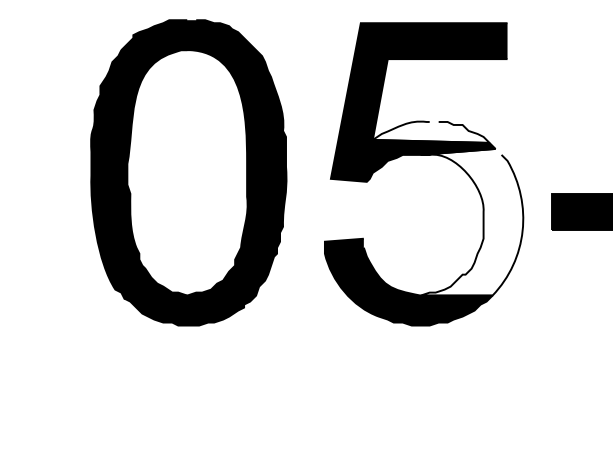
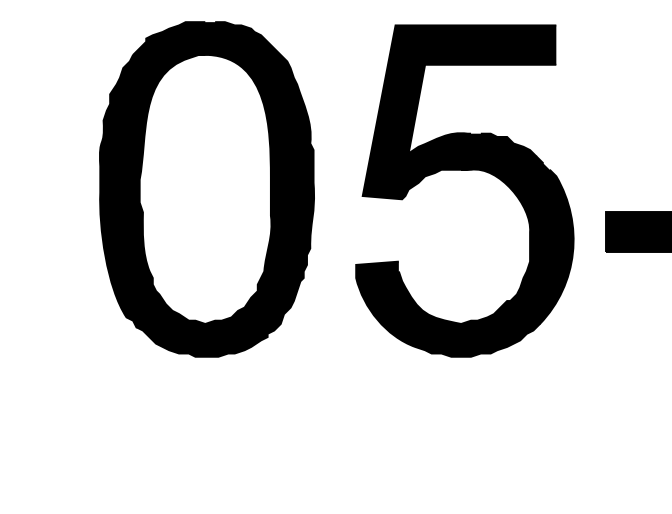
fill: (430, 131) -> (471, 144), added
fill: (471, 221) -> (516, 242), added

